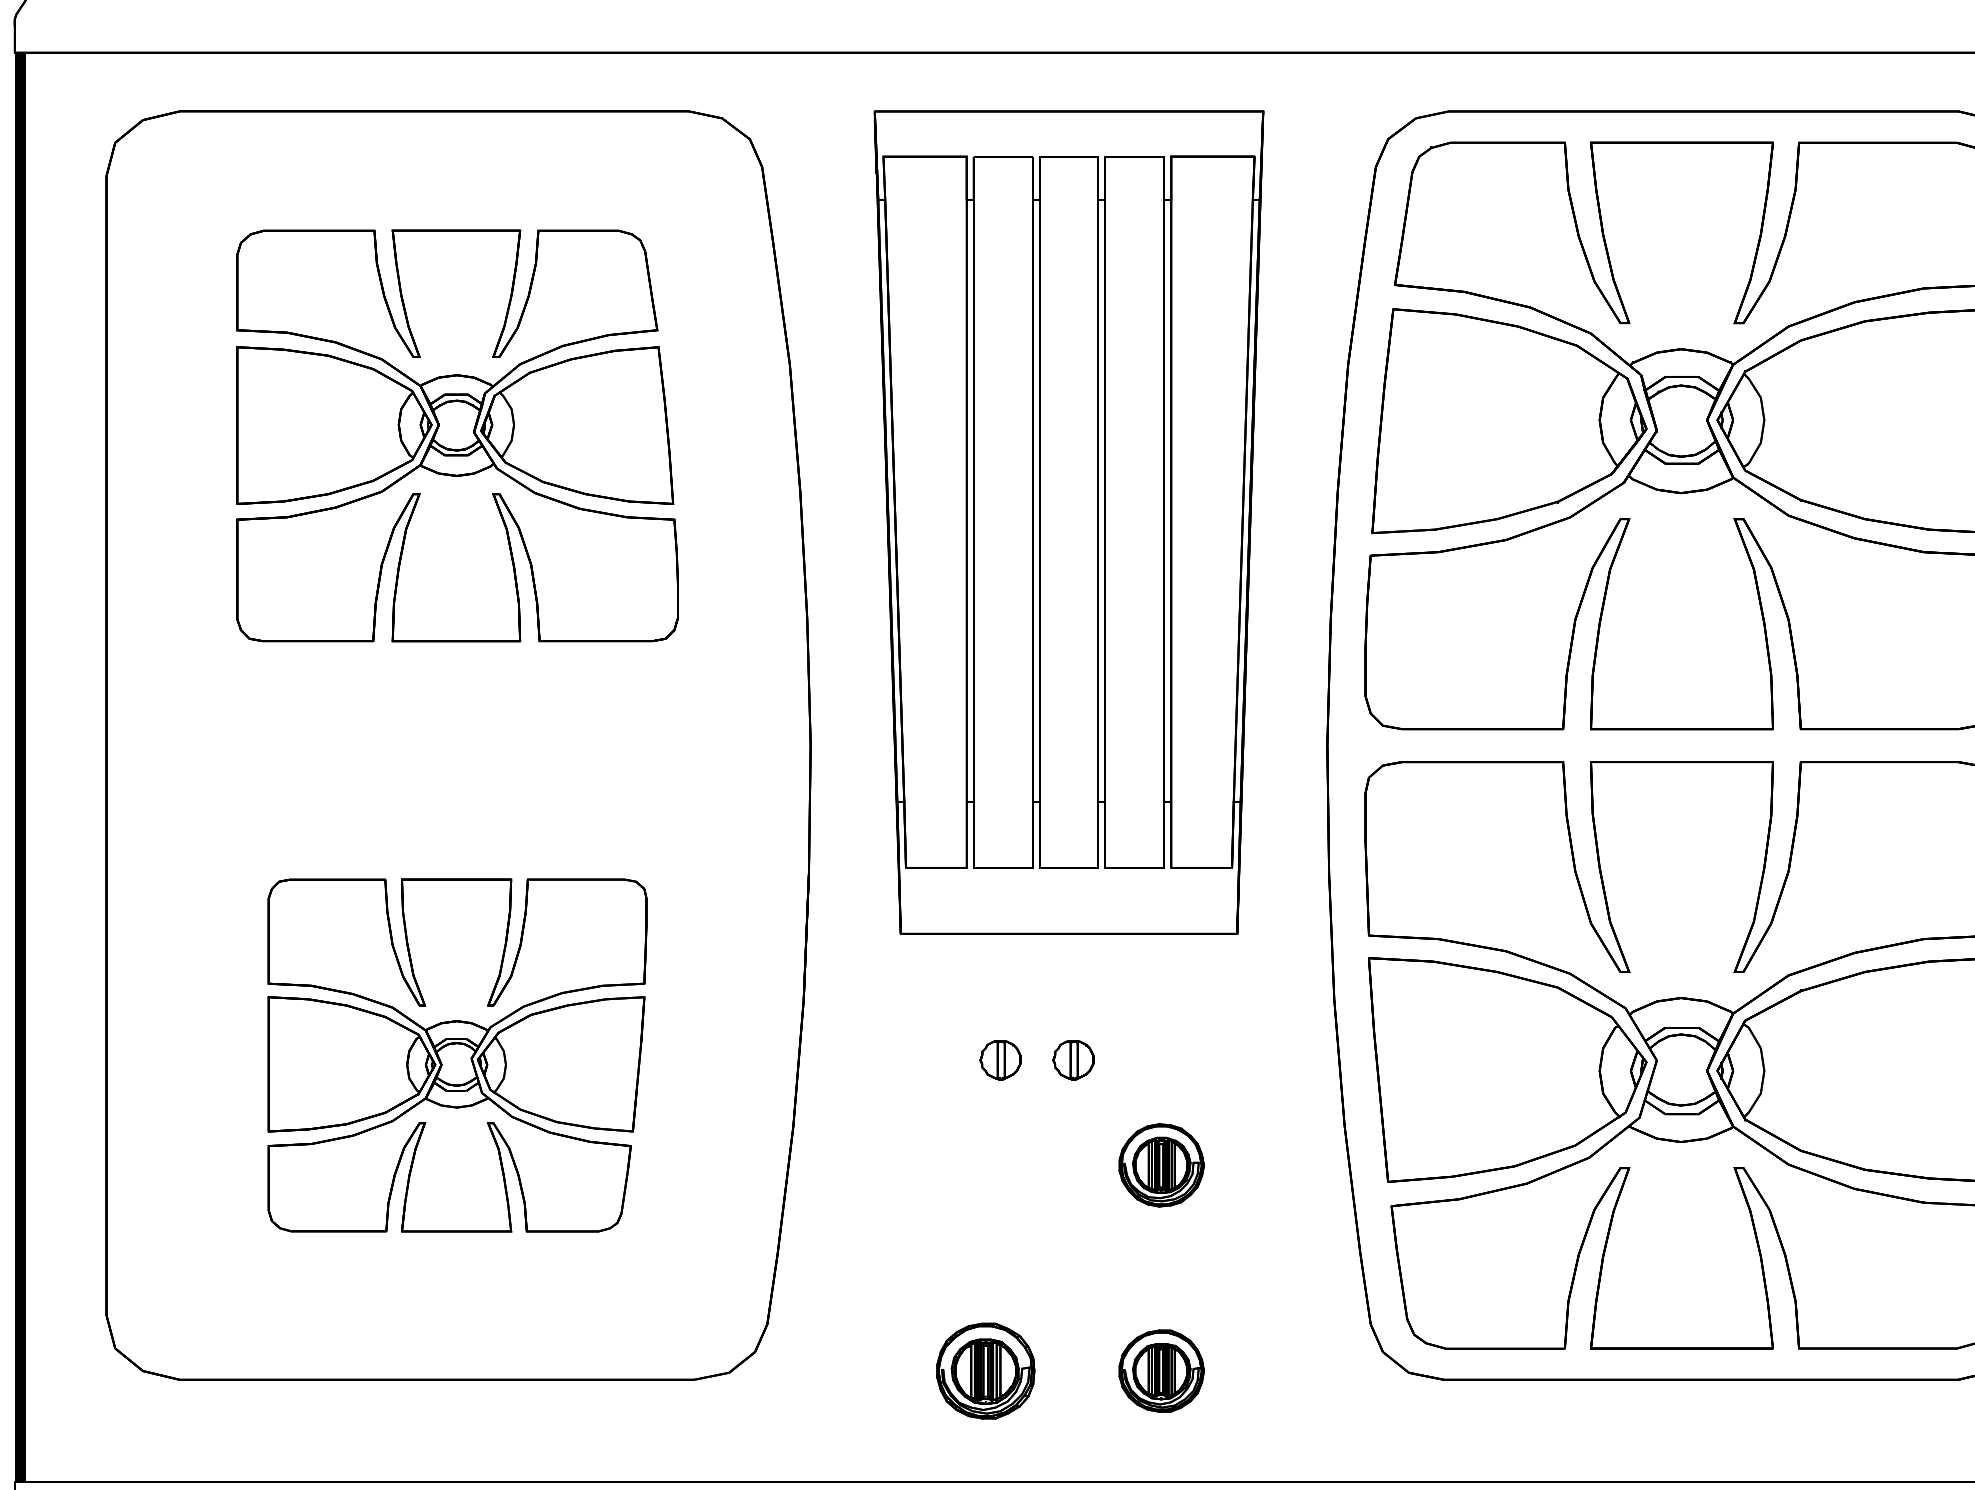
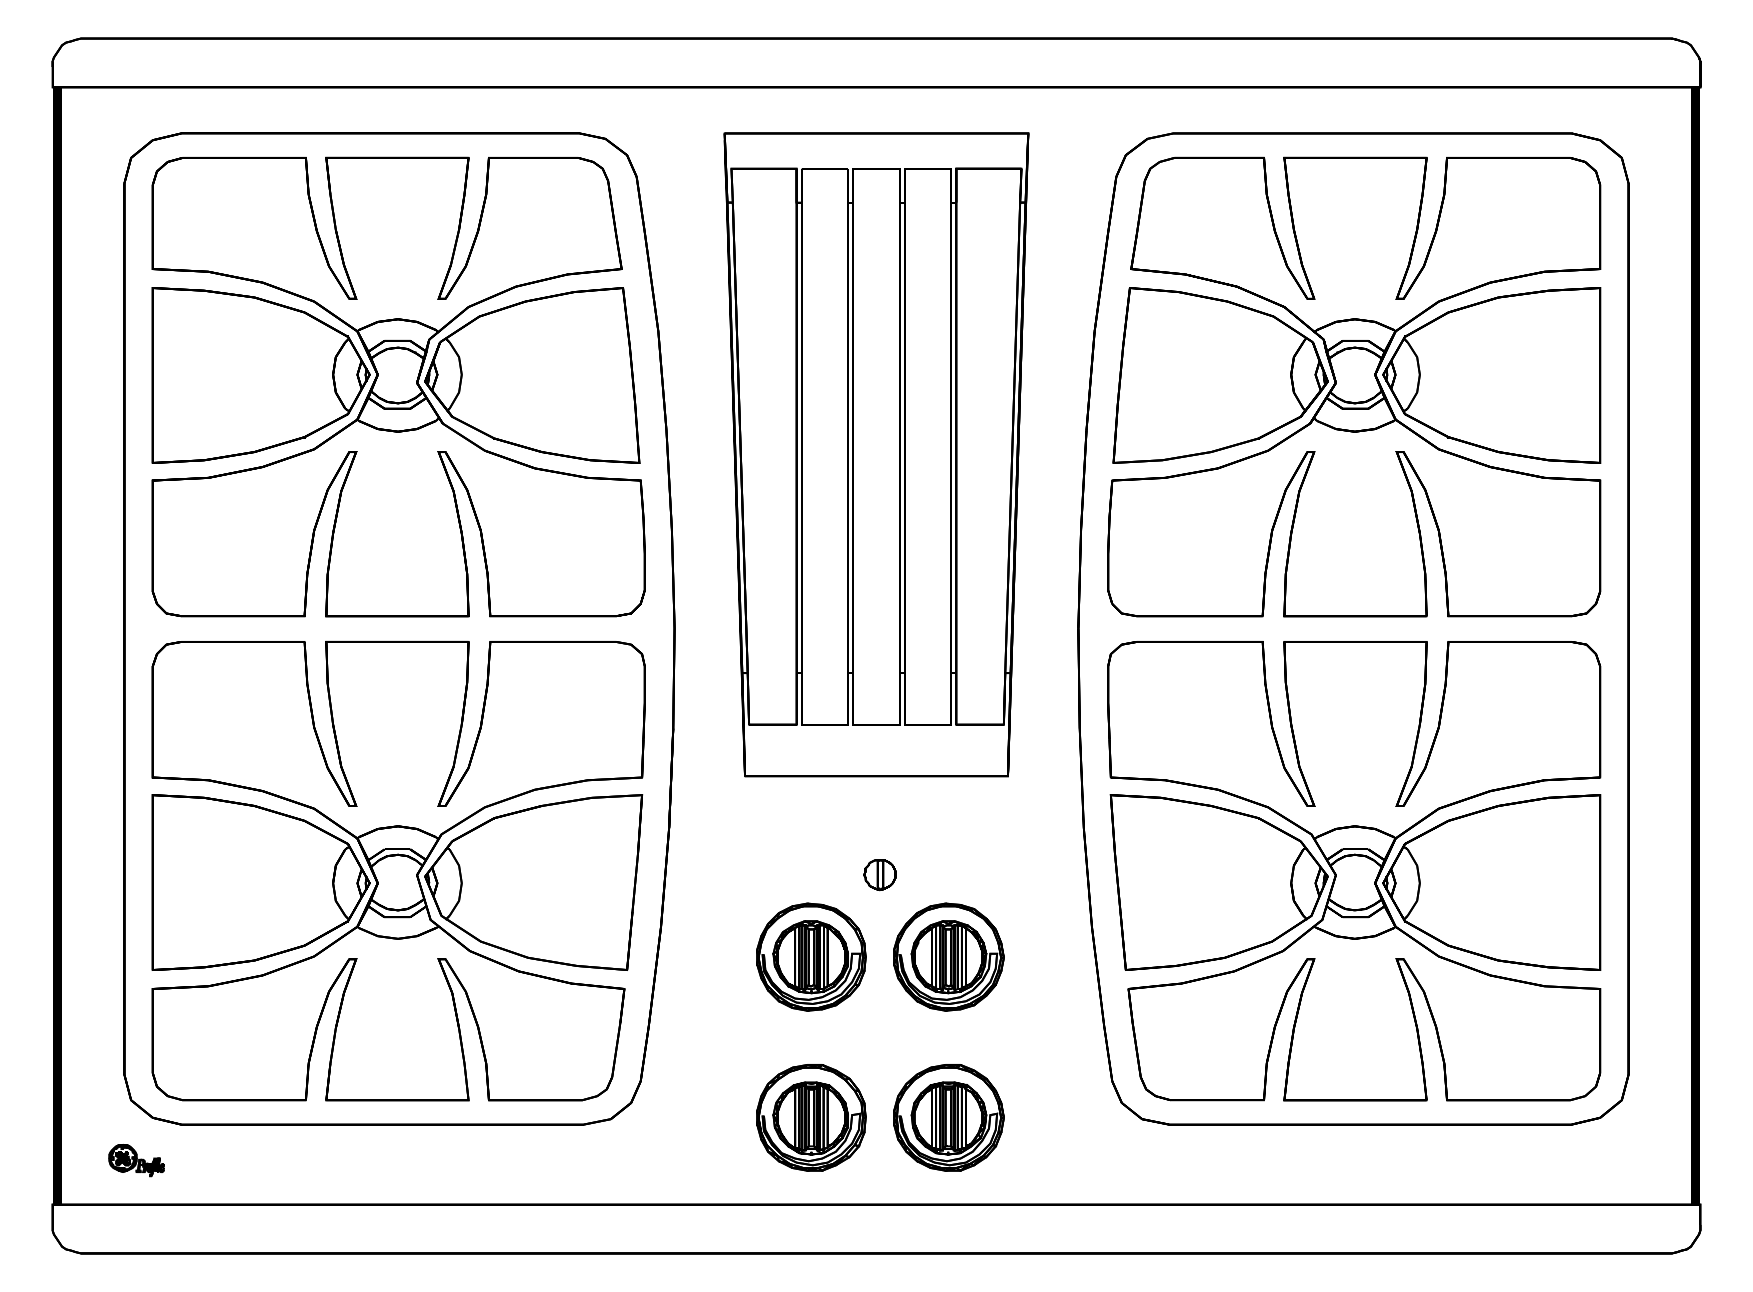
part: (457, 435) -> (398, 386), size x1.43
part: (457, 1055) -> (398, 871), size x1.67
part: (999, 1060) -> (822, 875), removed
part: (985, 1164) -> (811, 956), added
part: (1161, 1164) -> (948, 956), size x1.67
part: (985, 1370) -> (811, 1117), size x1.43
part: (1161, 1370) -> (948, 1117), size x1.67
part: (122, 1425) -> (136, 1160), added

